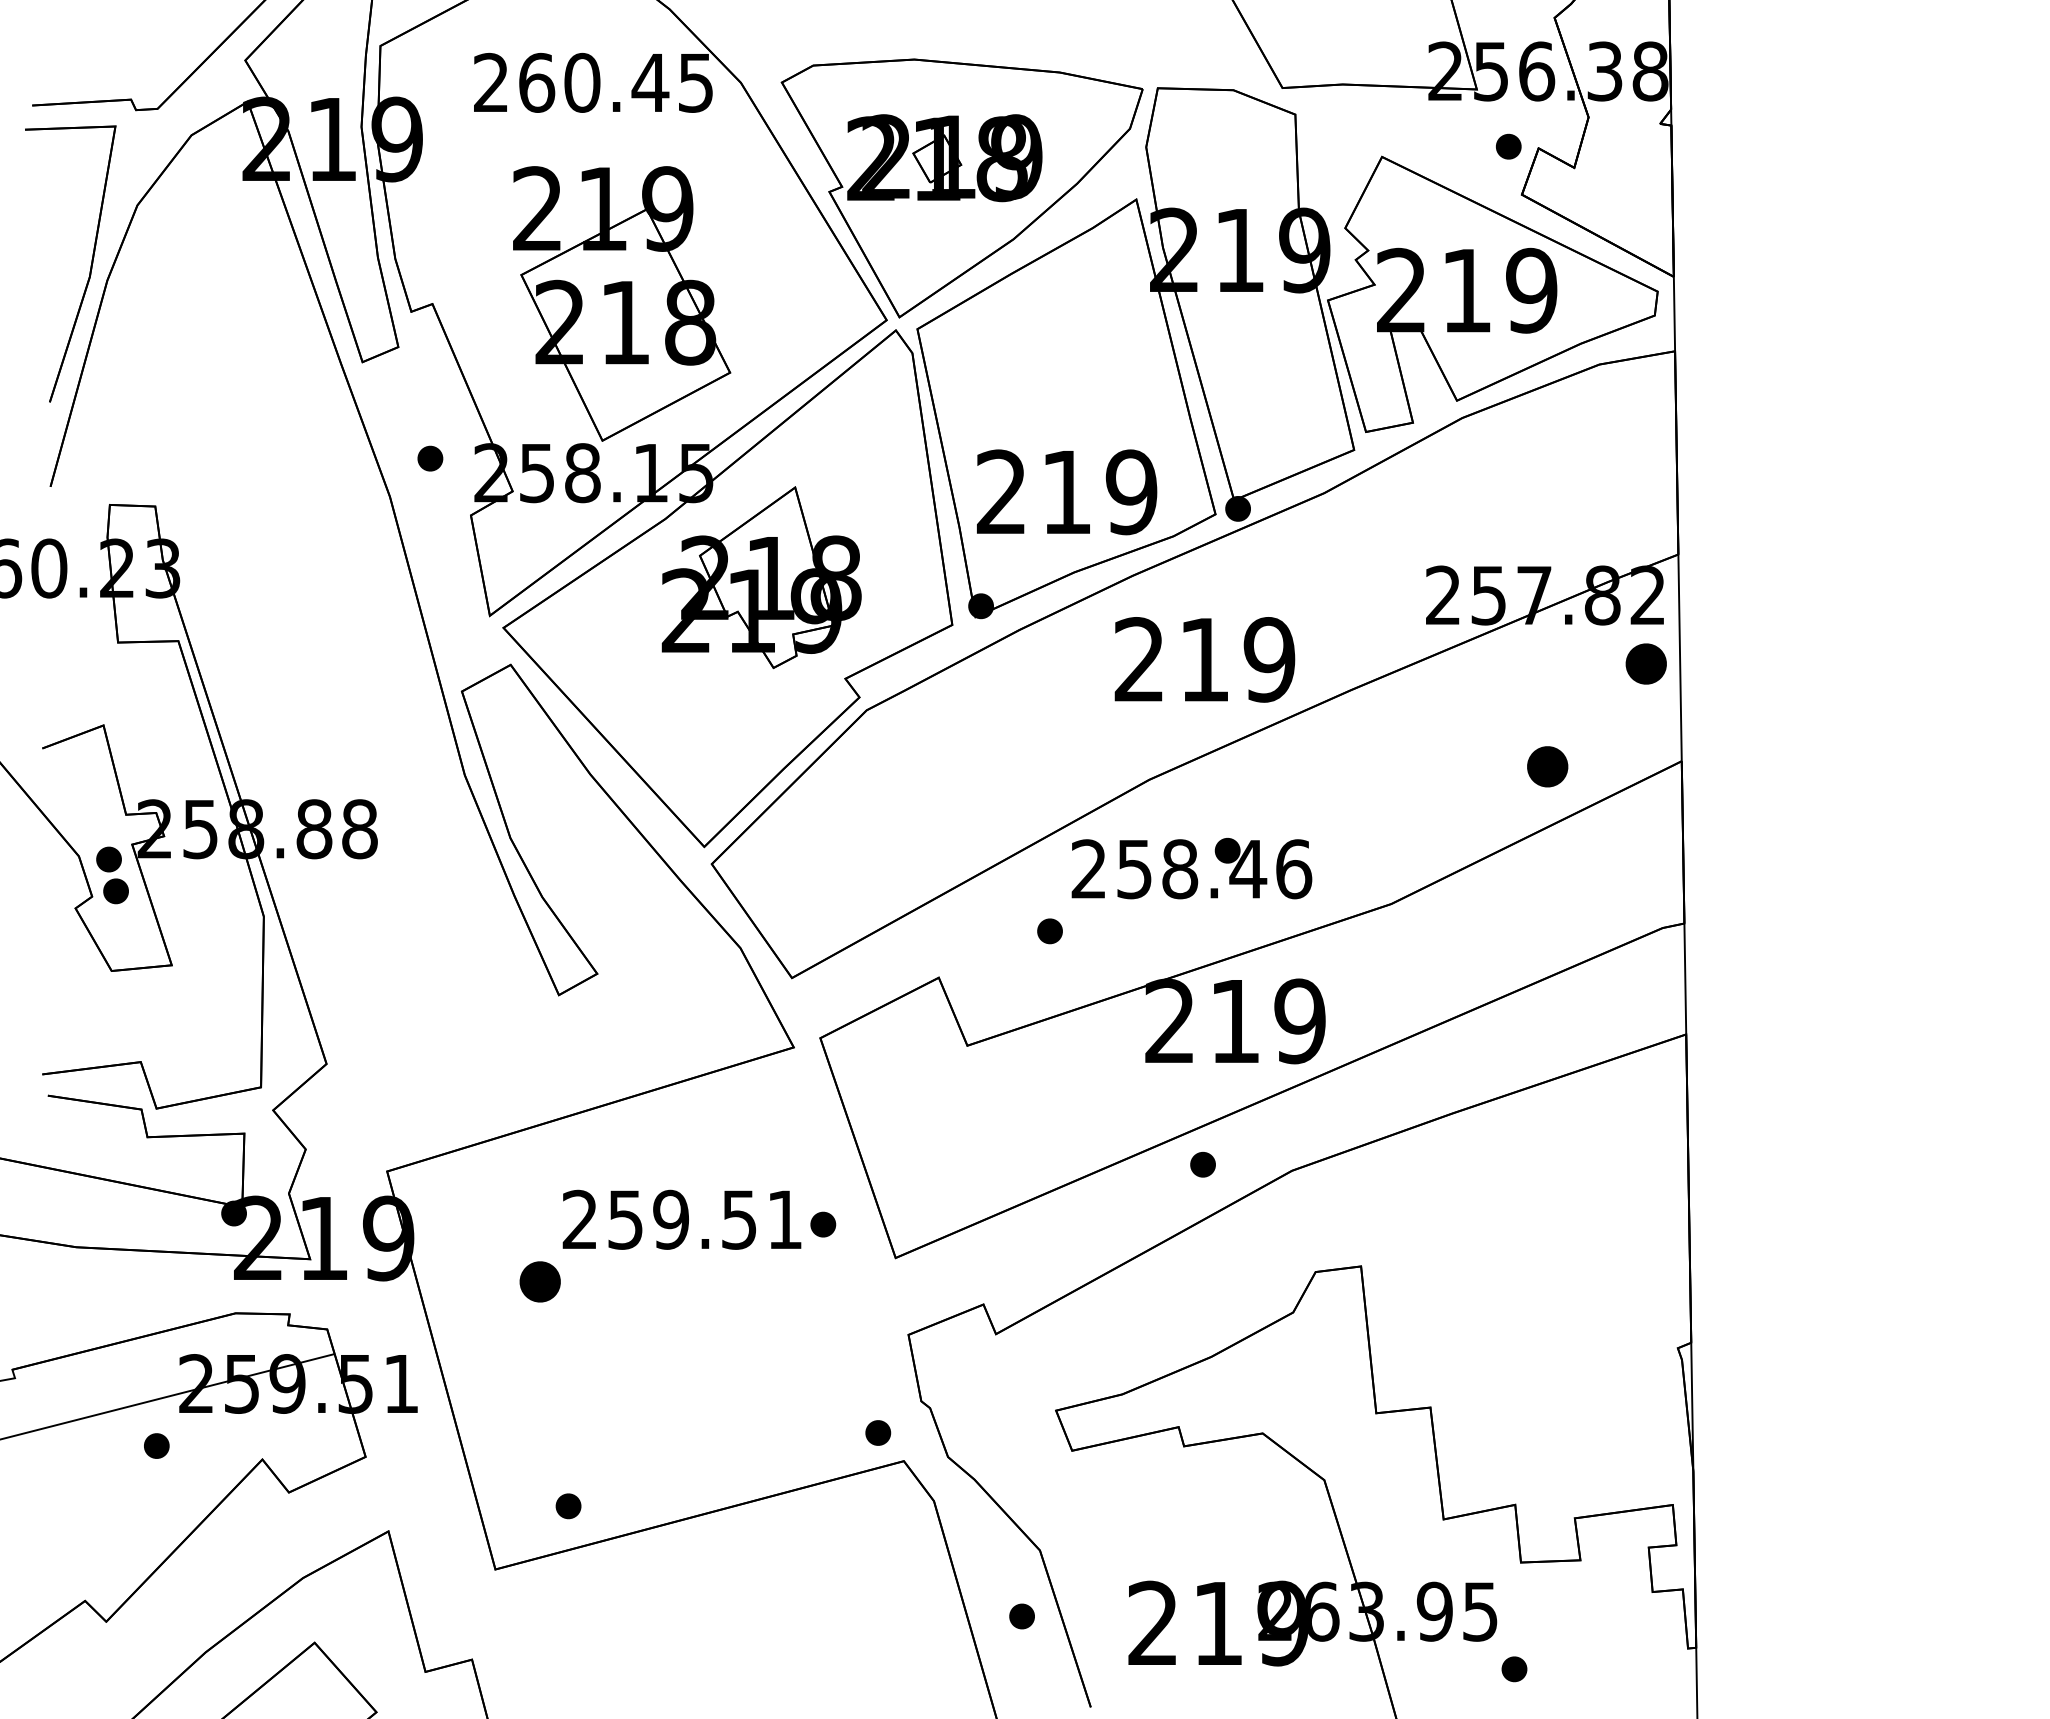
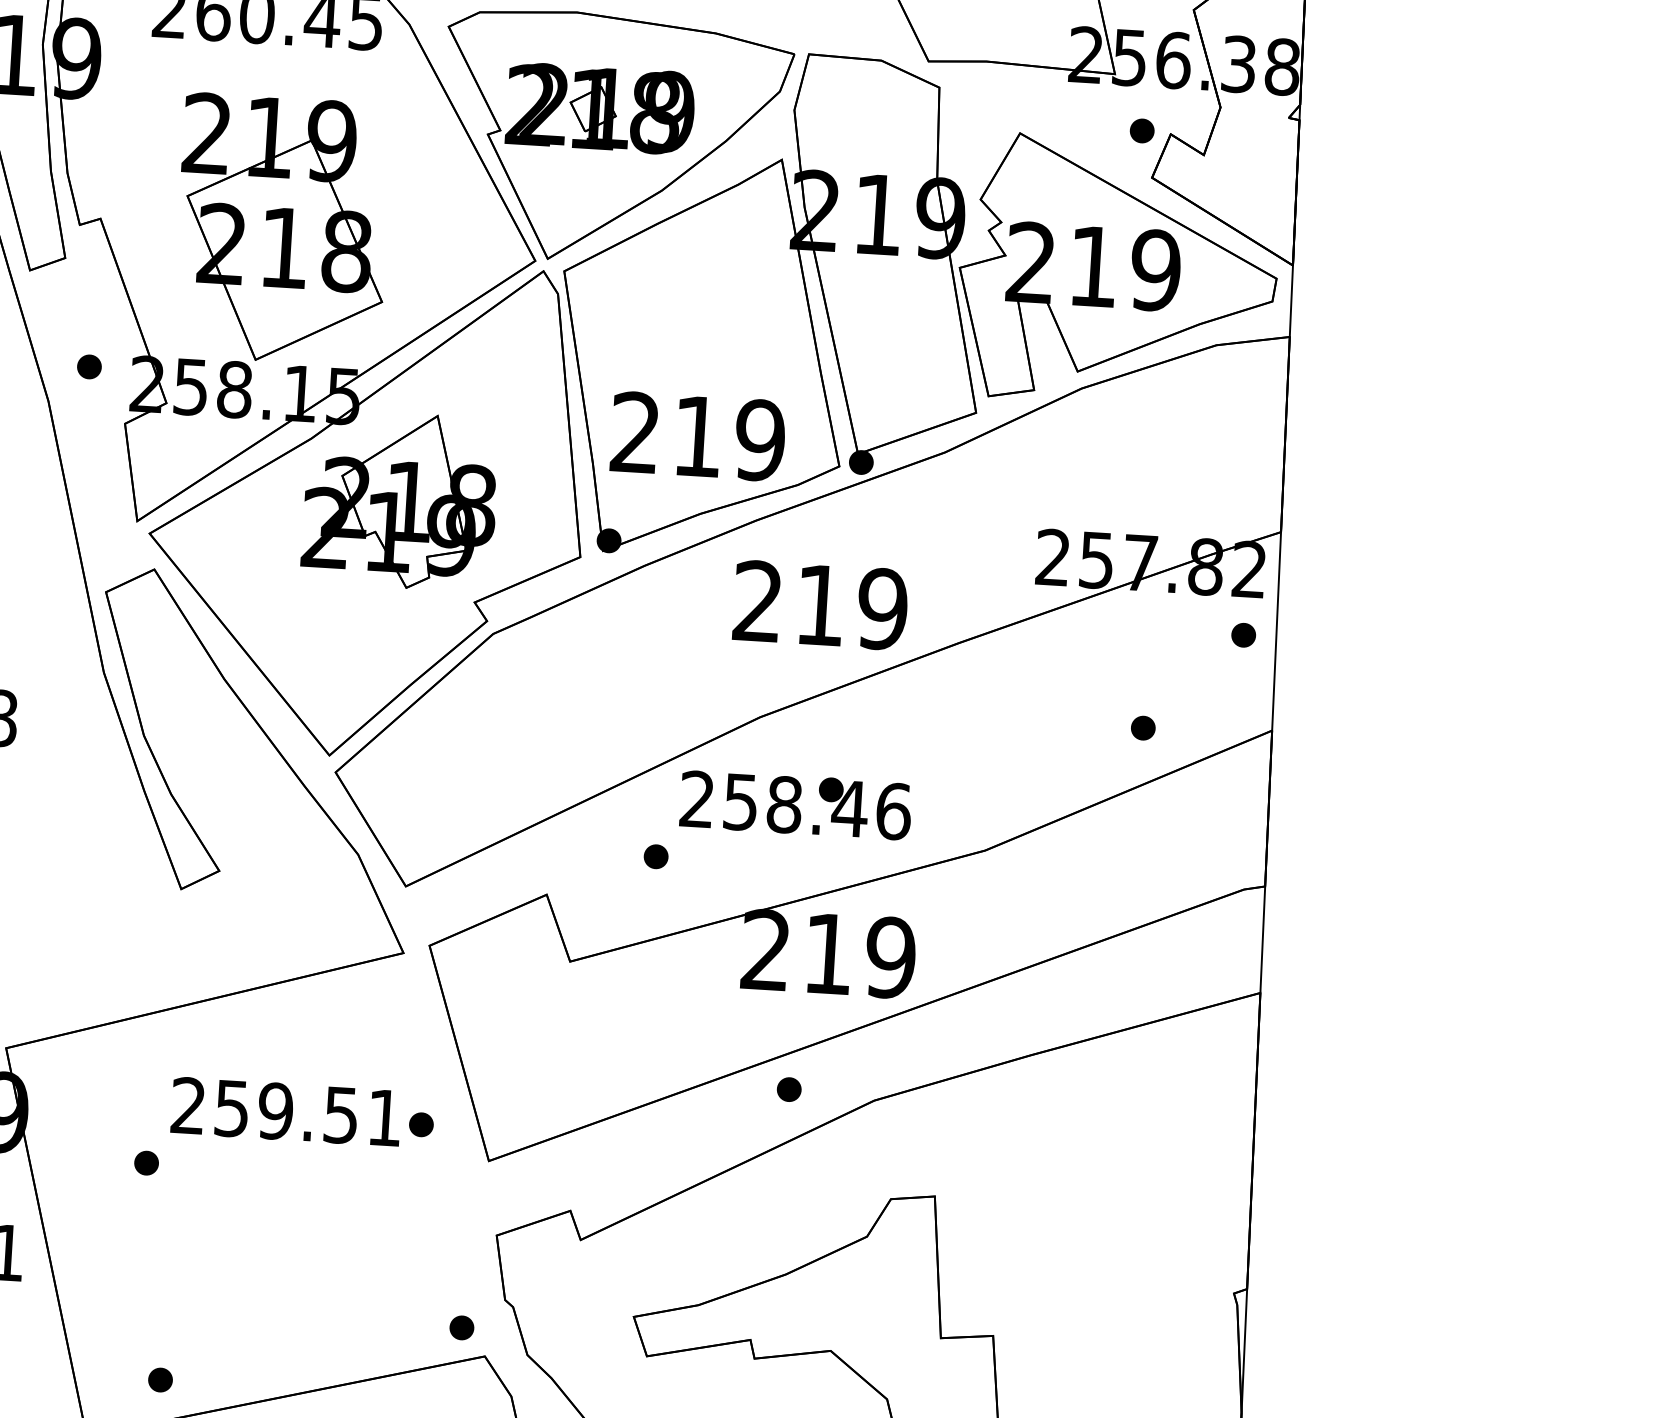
part: (1645, 663) -> (1243, 634), size x0.62
part: (1547, 766) -> (1143, 727), size x0.62
part: (540, 1281) -> (146, 1162), size x0.62

